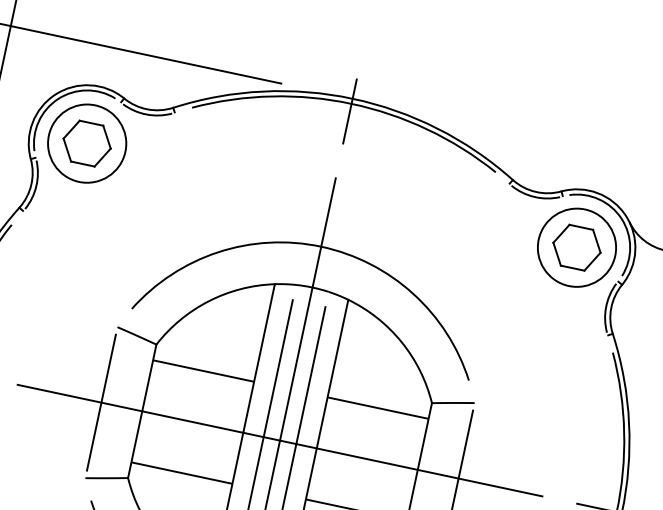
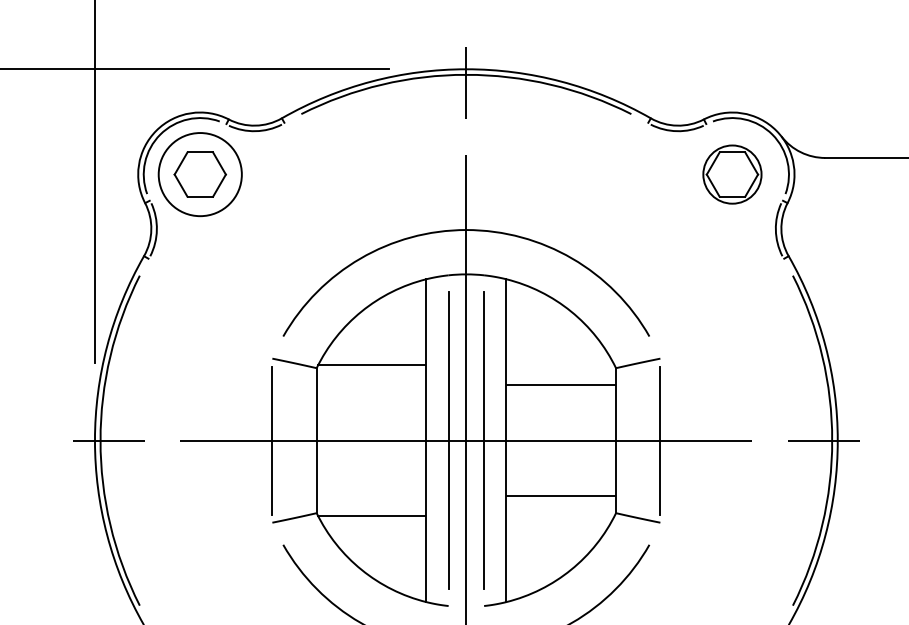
circle: (577, 247) -> (732, 174), size x0.7
line: (203, 371) -> (371, 365), moved
line: (181, 473) -> (371, 516), moved

